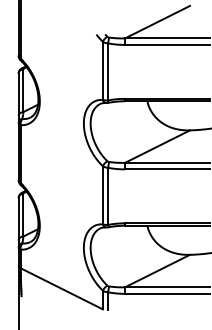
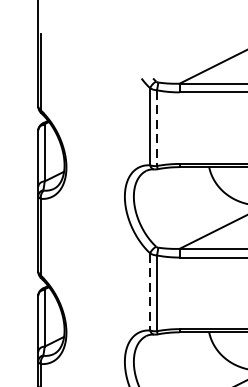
line: (108, 71) -> (157, 127), solid -> dashed
line: (102, 195) -> (149, 292), solid -> dashed

